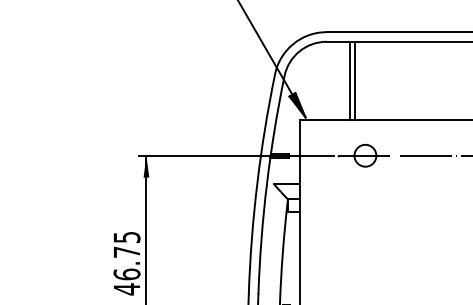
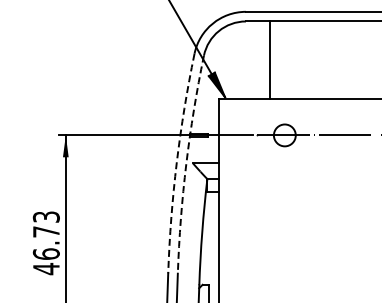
line: (354, 80) -> (273, 60), removed
arc: (257, 183) -> (176, 163), solid -> dashed
arc: (266, 184) -> (185, 164), solid -> dashed
text: (126, 236) -> (45, 216), 46.75 -> 46.73

